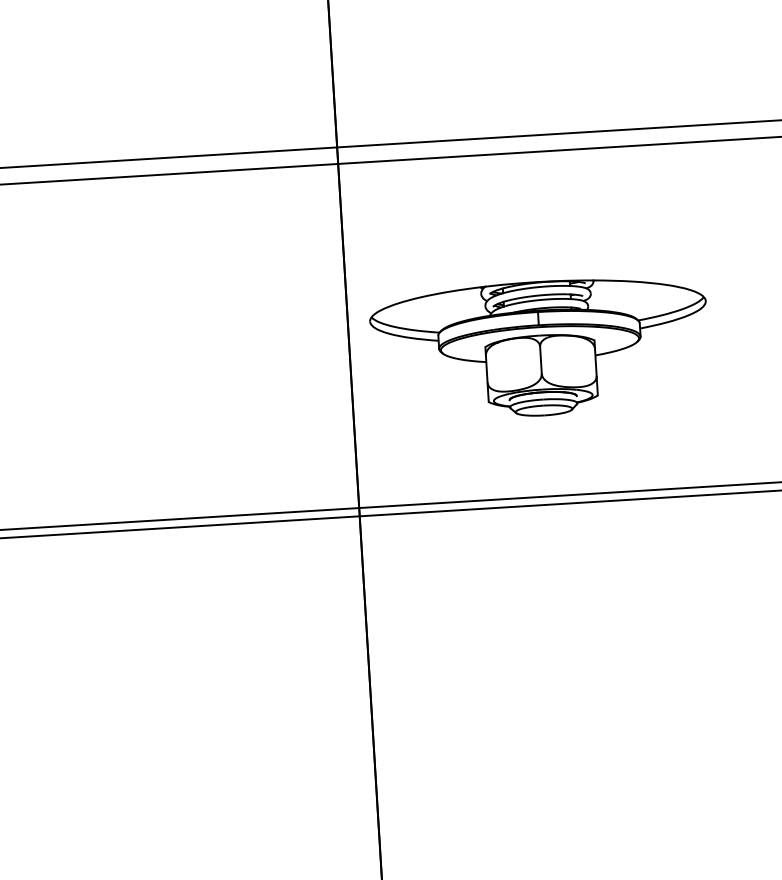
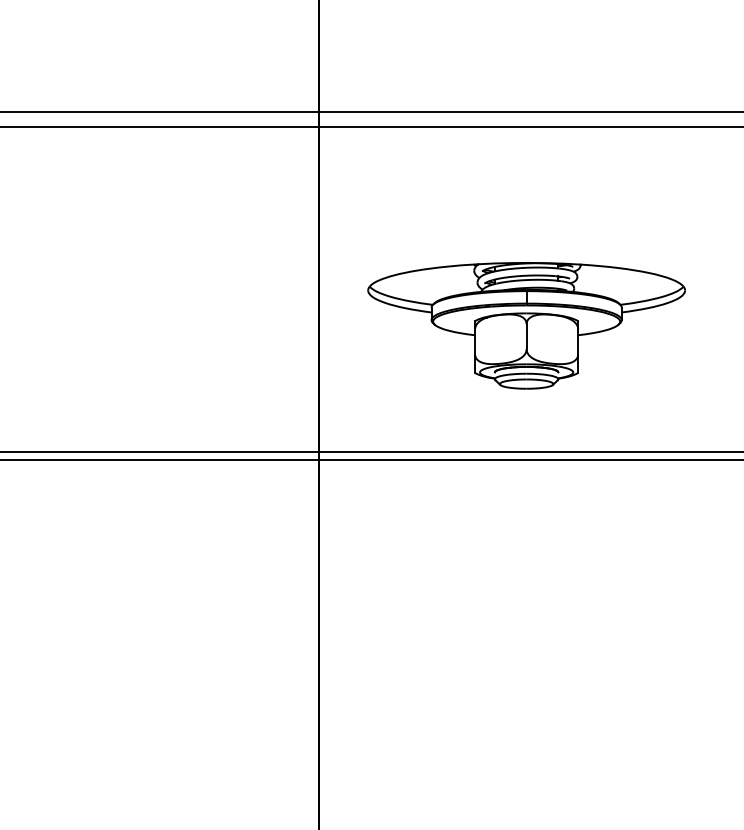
part: (540, 348) -> (526, 325), moved

